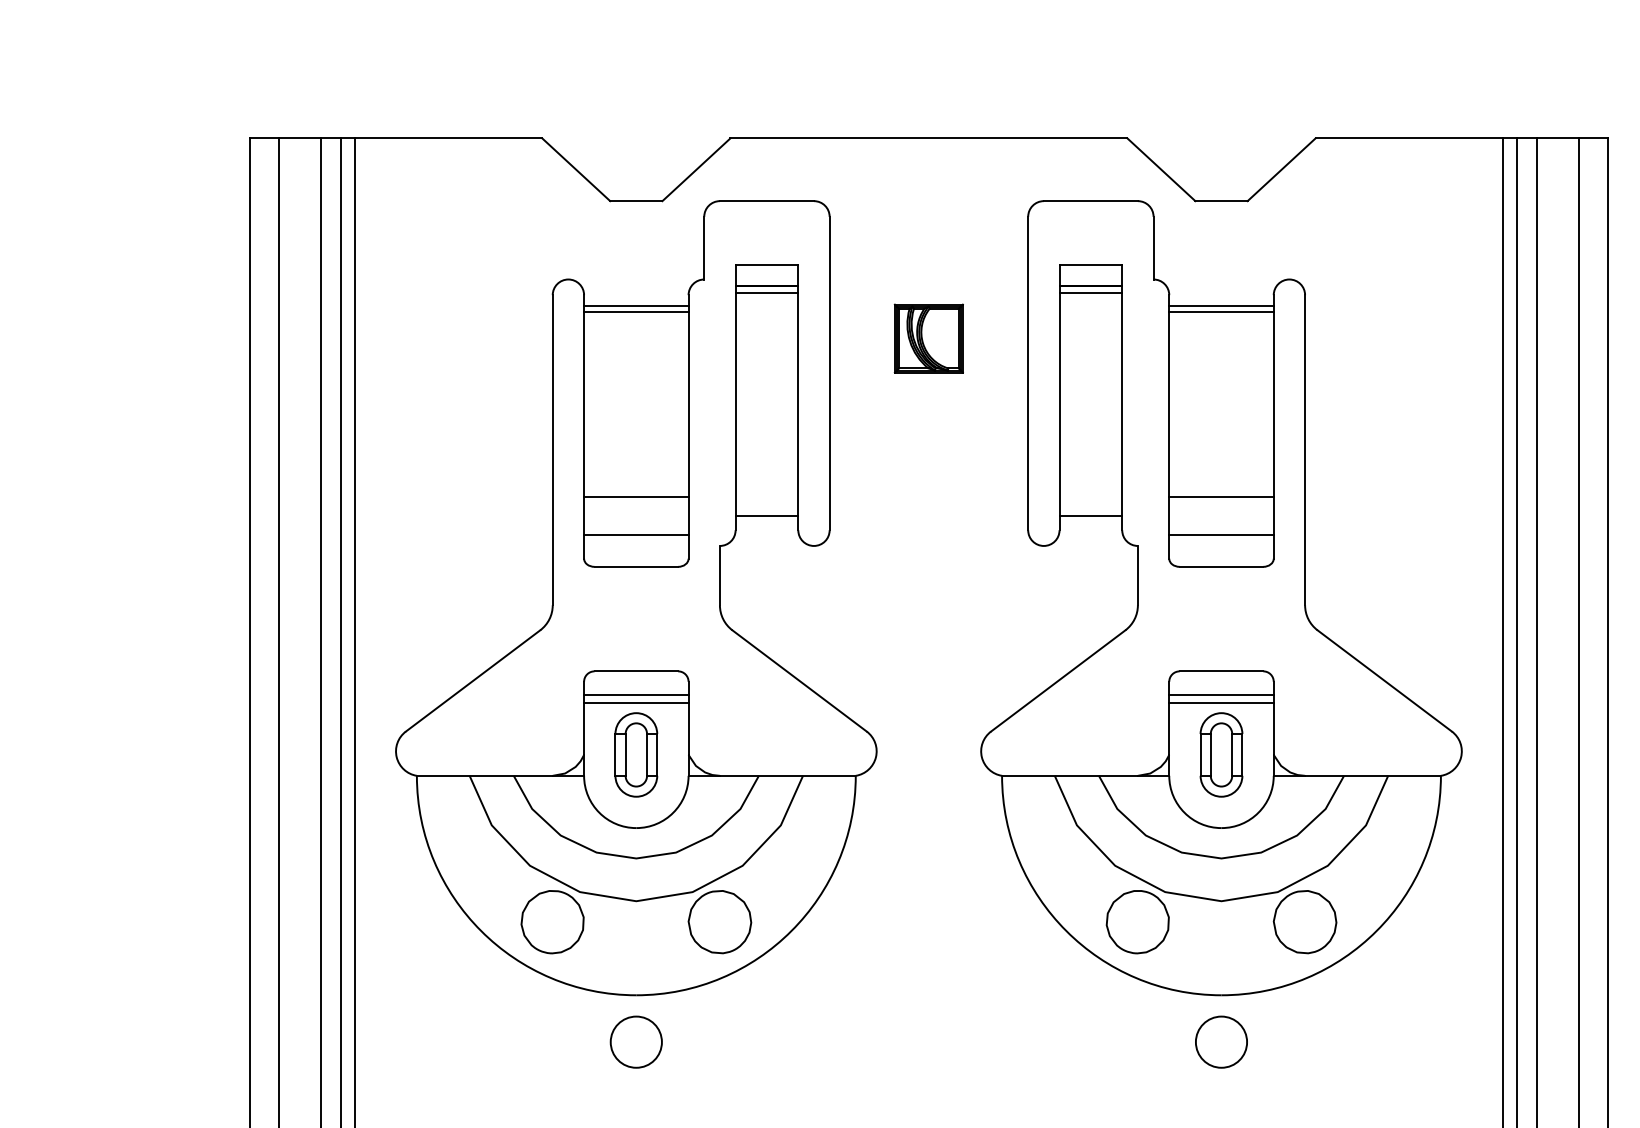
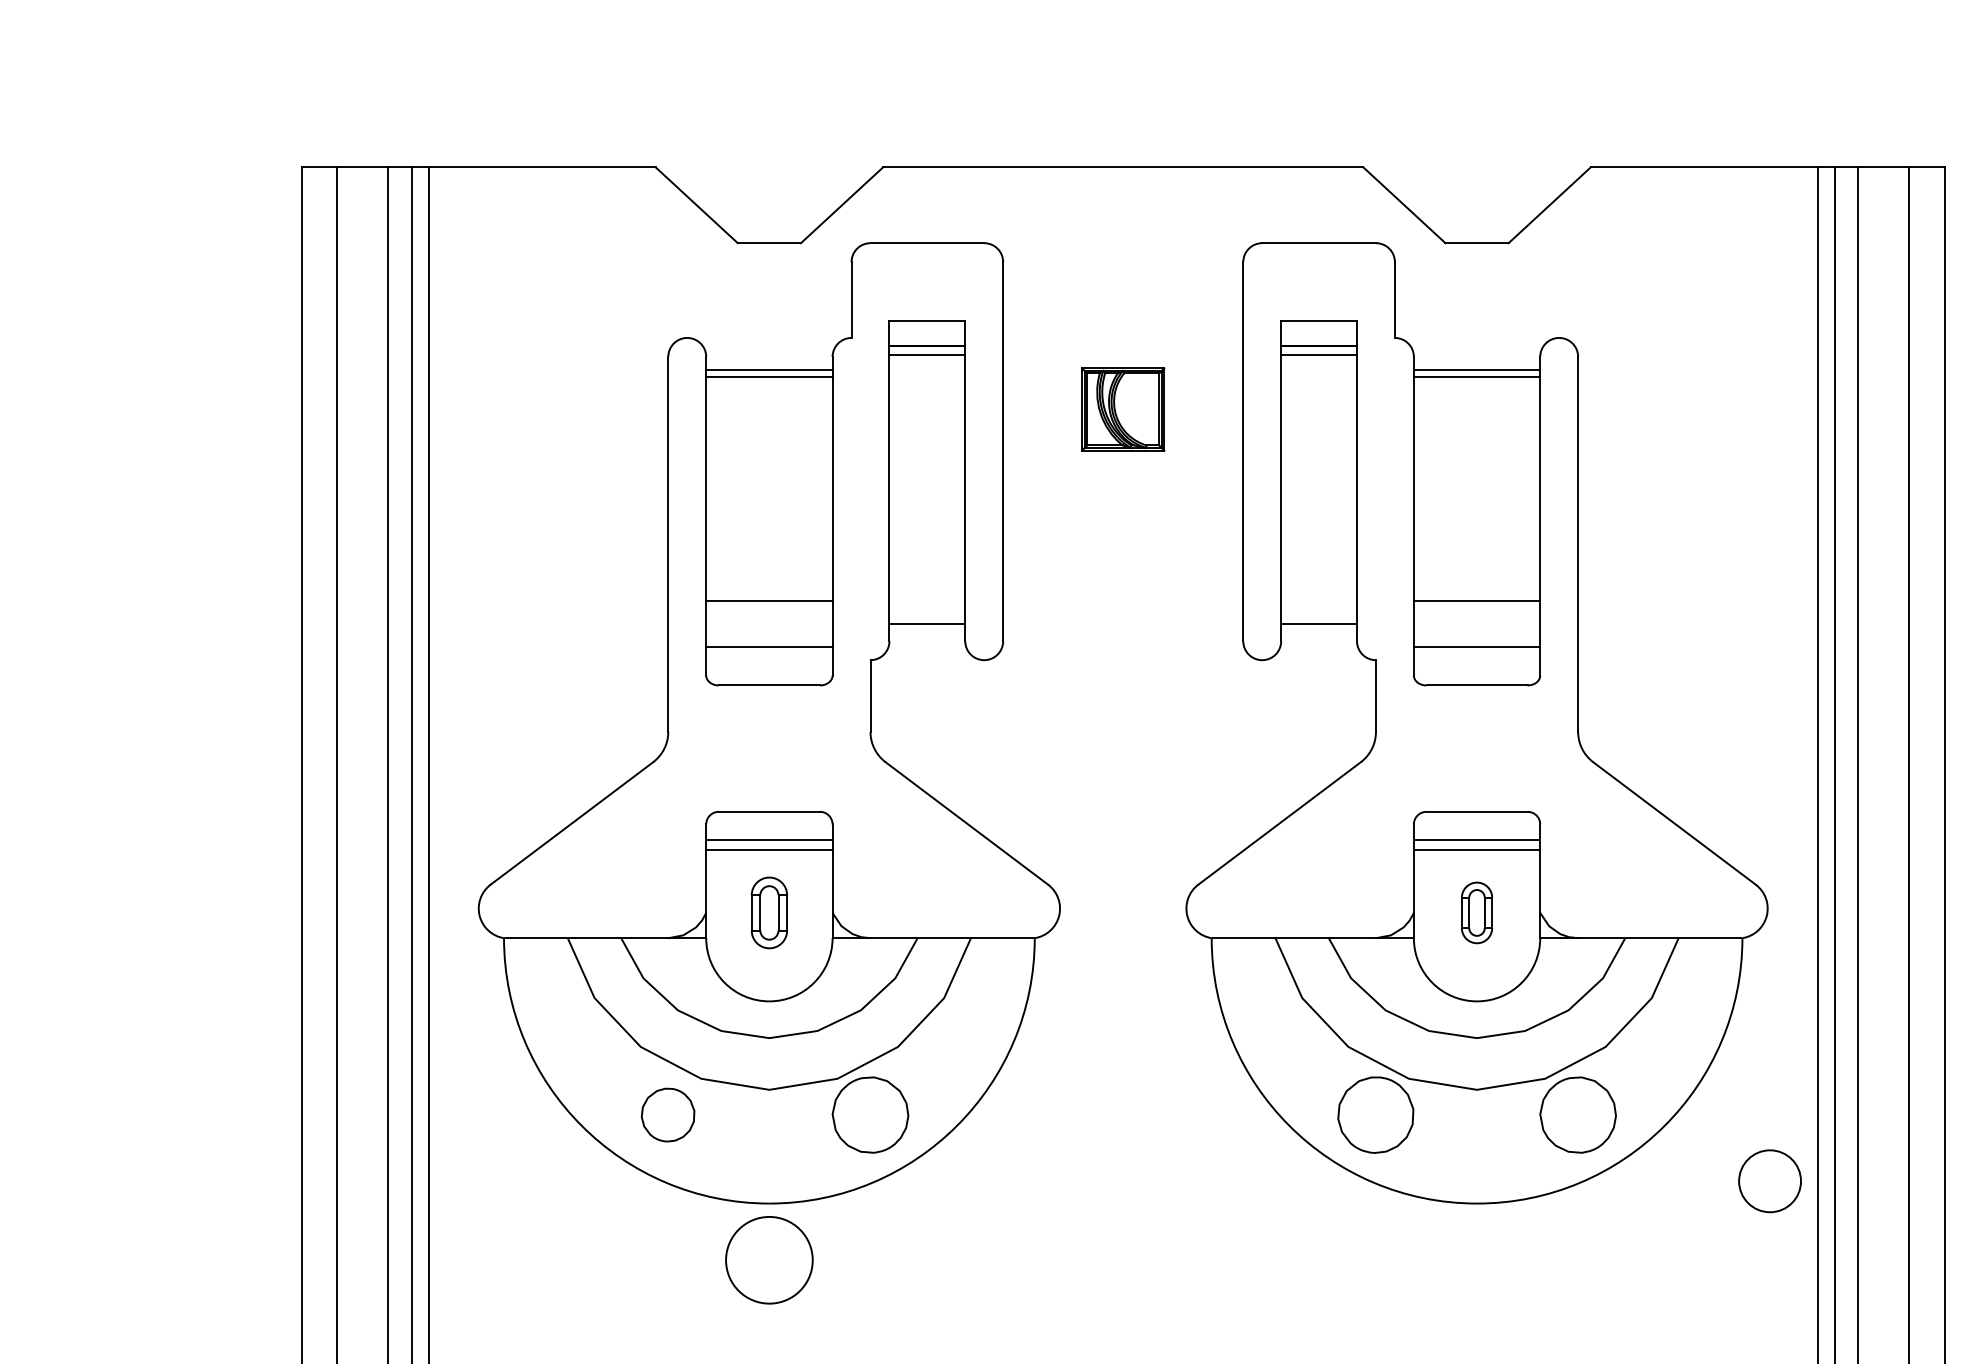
part: (636, 754) -> (769, 912), size x0.7
part: (1221, 754) -> (1476, 912), size x0.6
part: (552, 921) -> (667, 1114), size x0.7
circle: (636, 1042) -> (769, 1260), size x1.4
circle: (1221, 1042) -> (1769, 1181), moved

